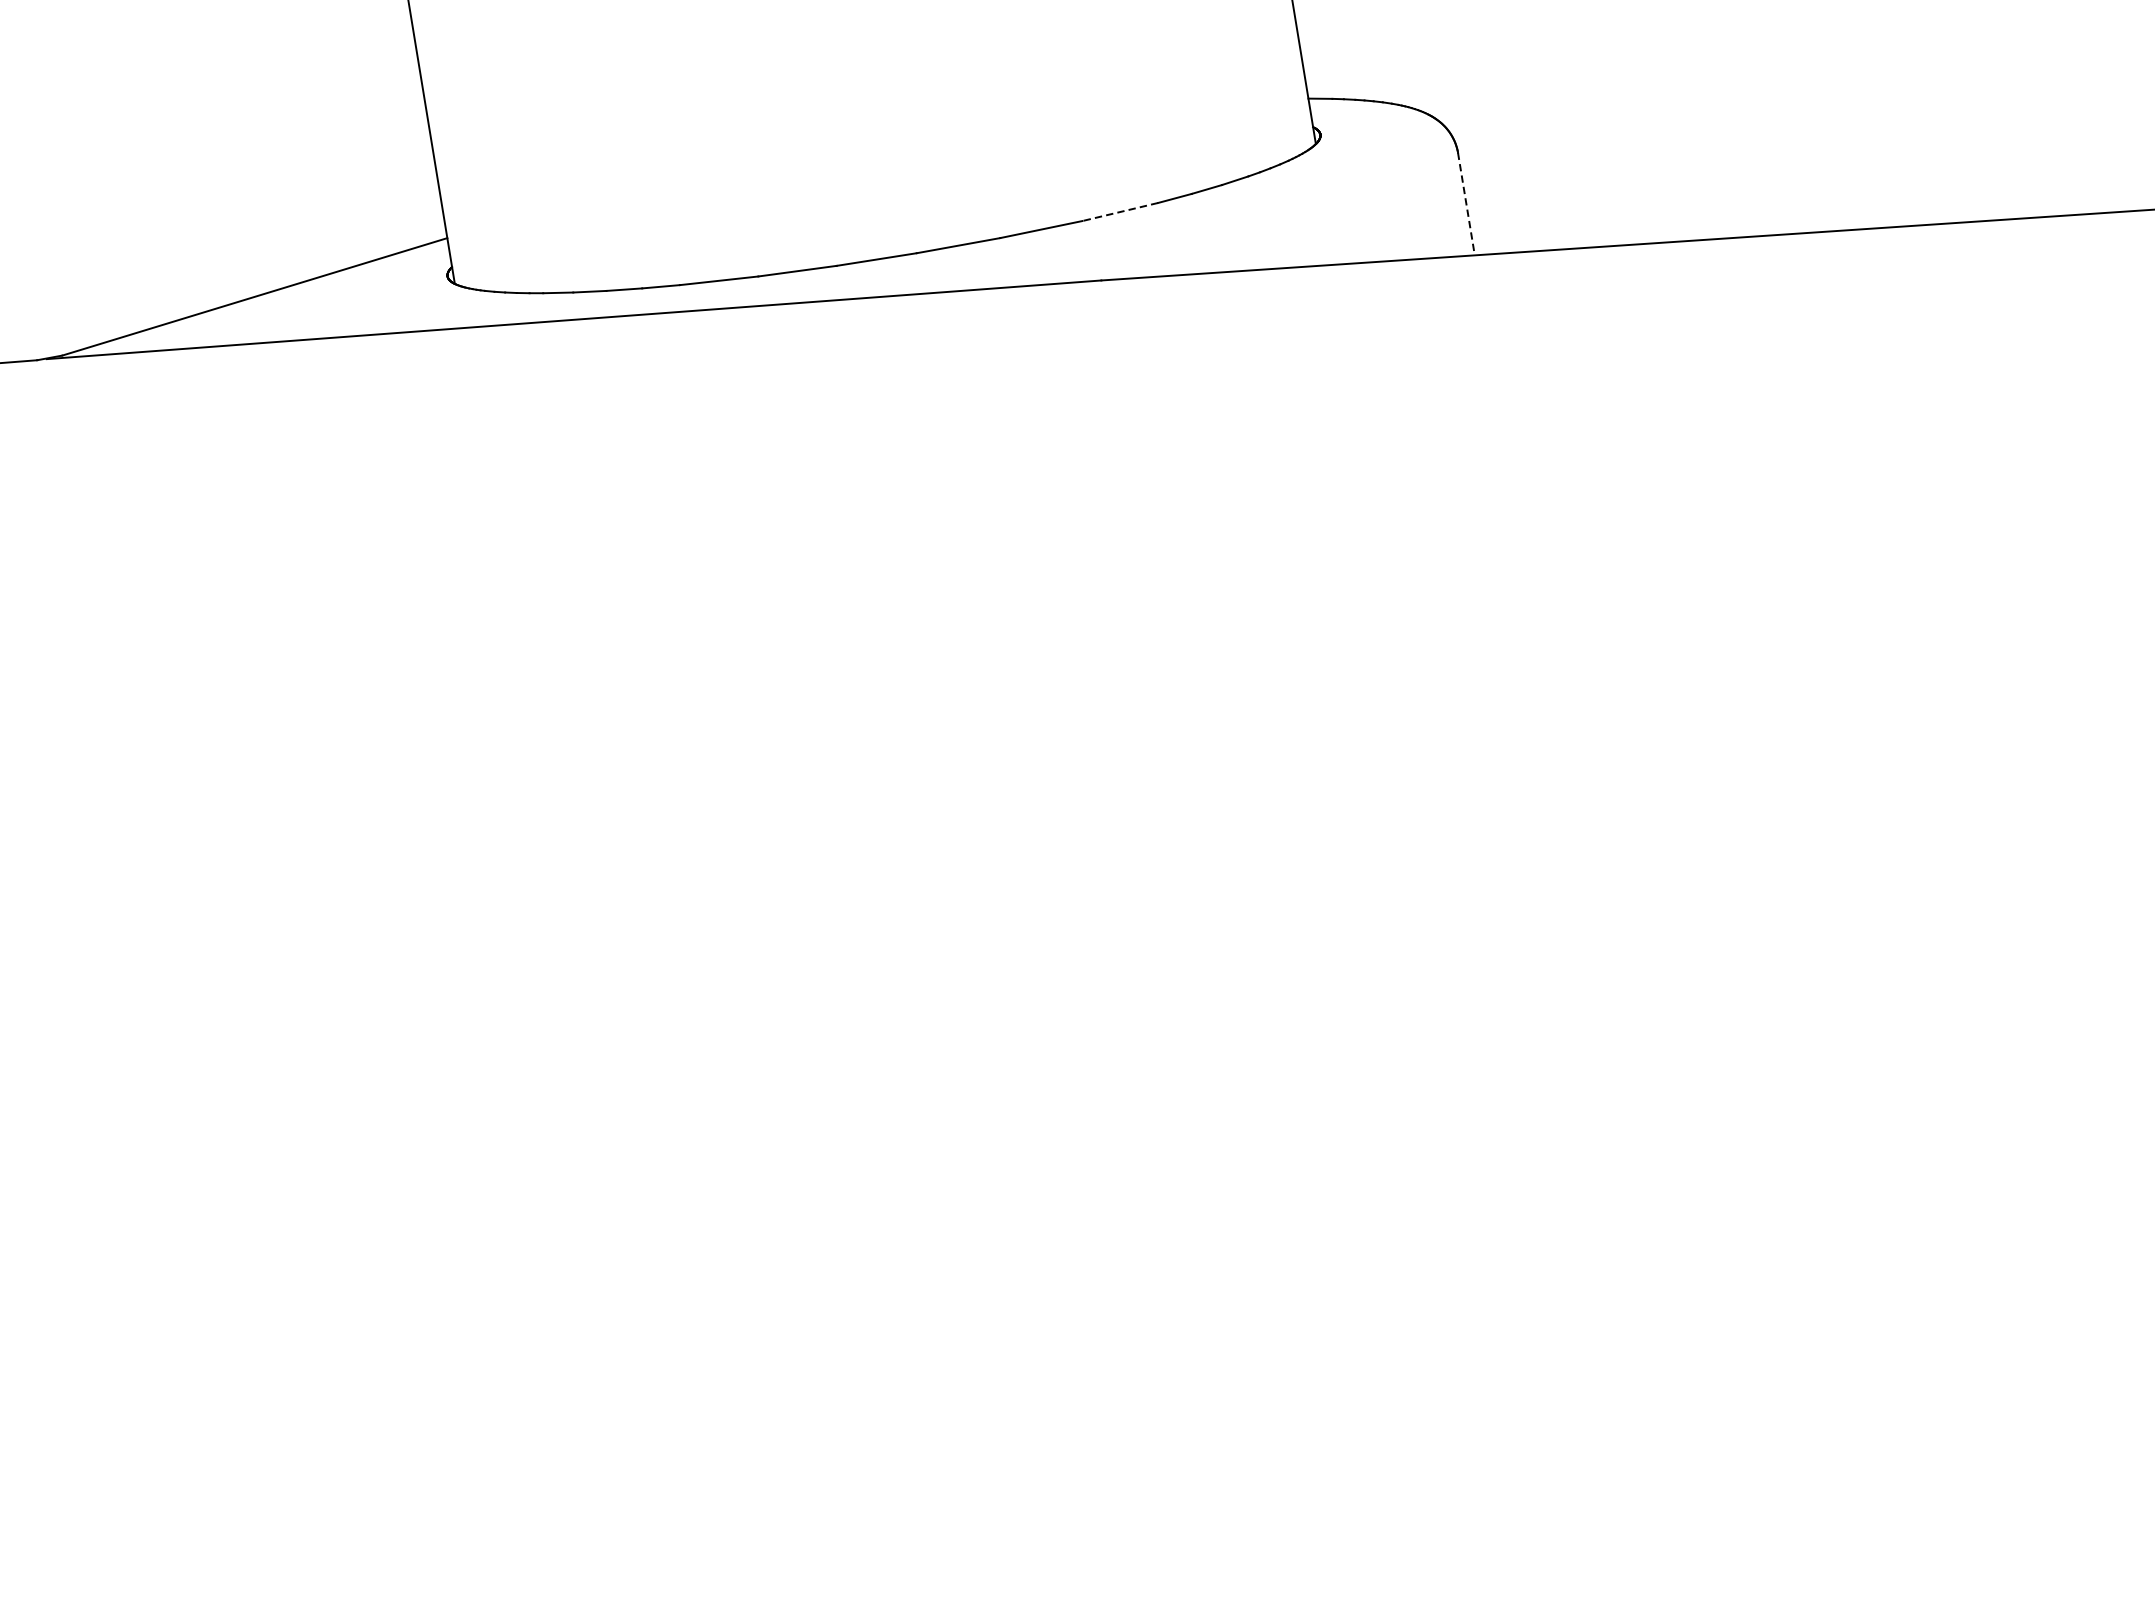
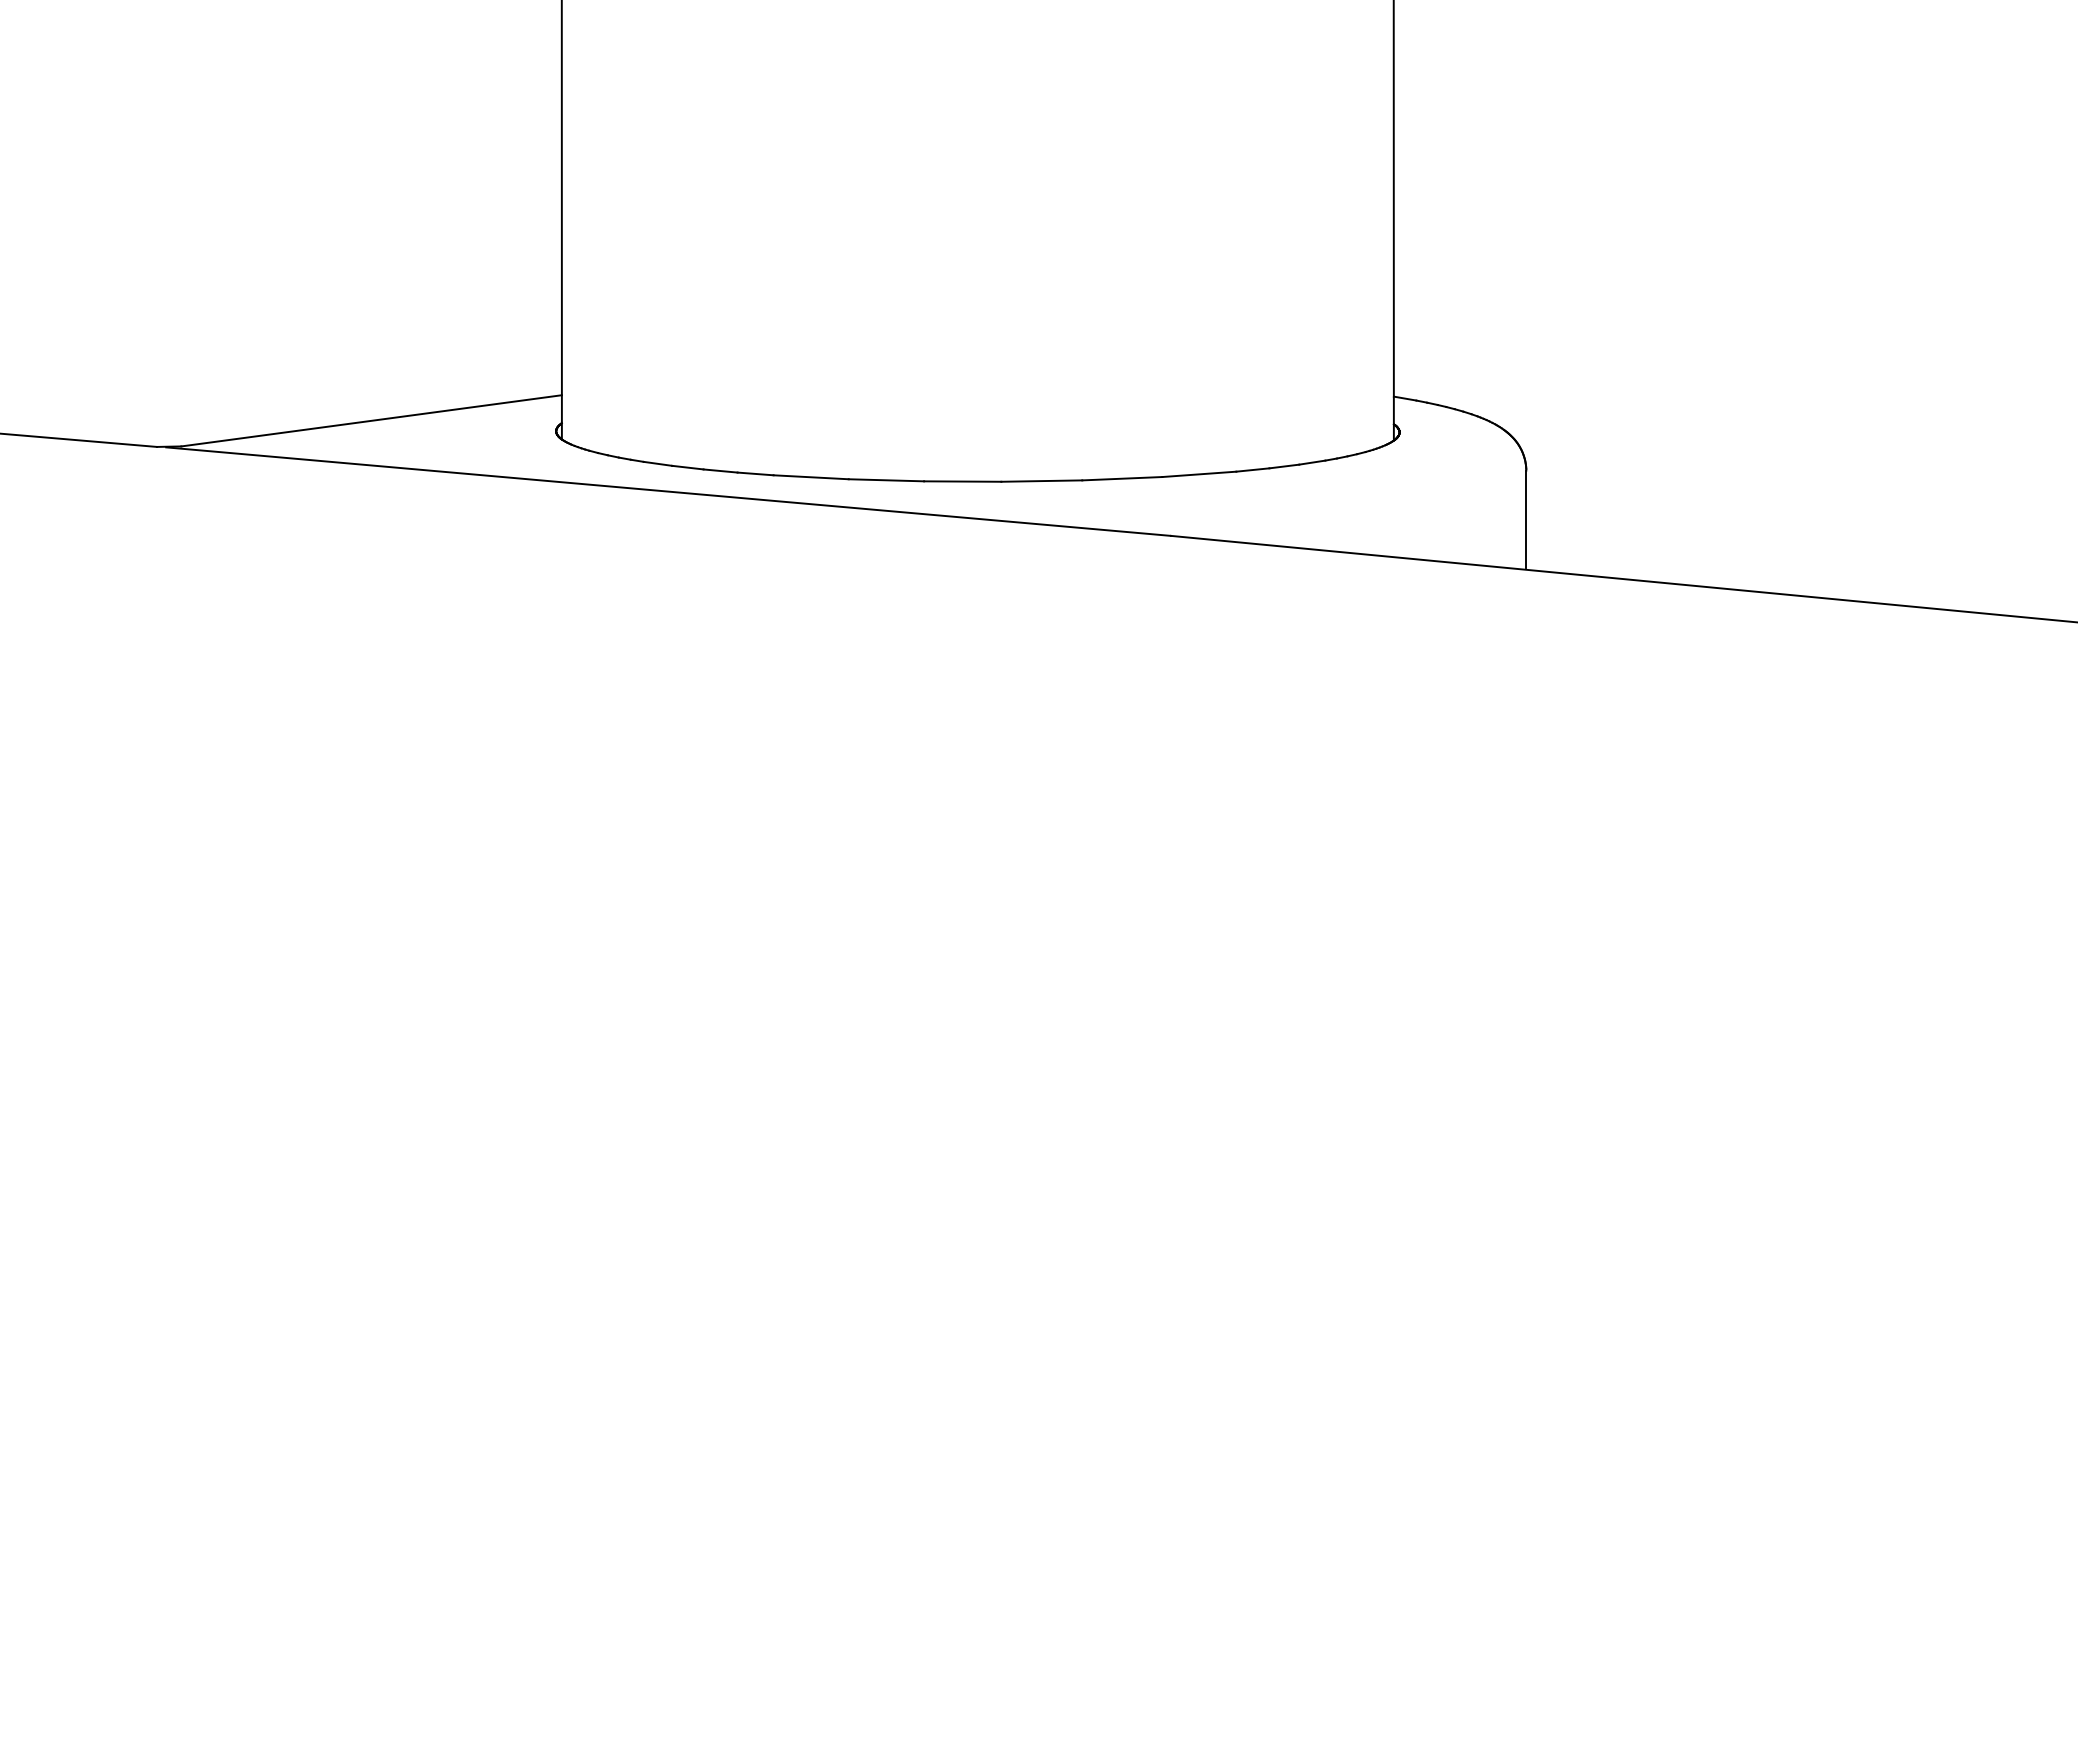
line: (1466, 203) -> (1526, 519), dashed -> solid
line: (1119, 212) -> (1198, 474), dashed -> solid

